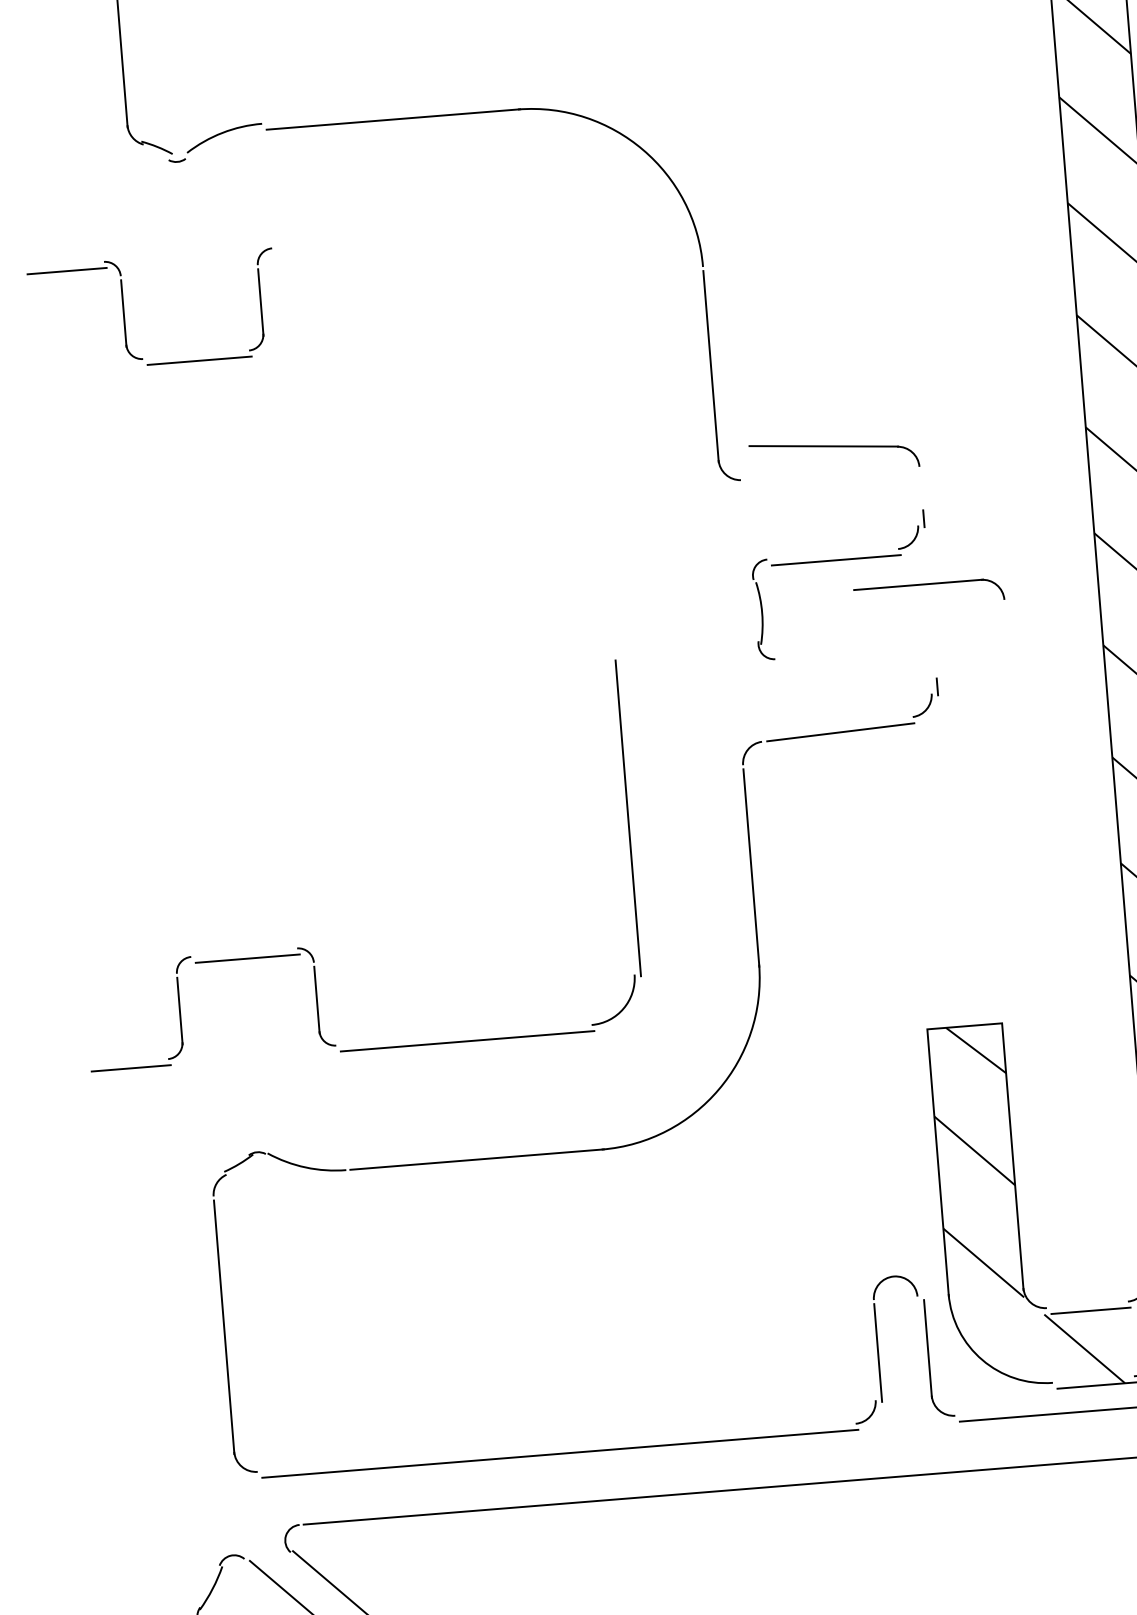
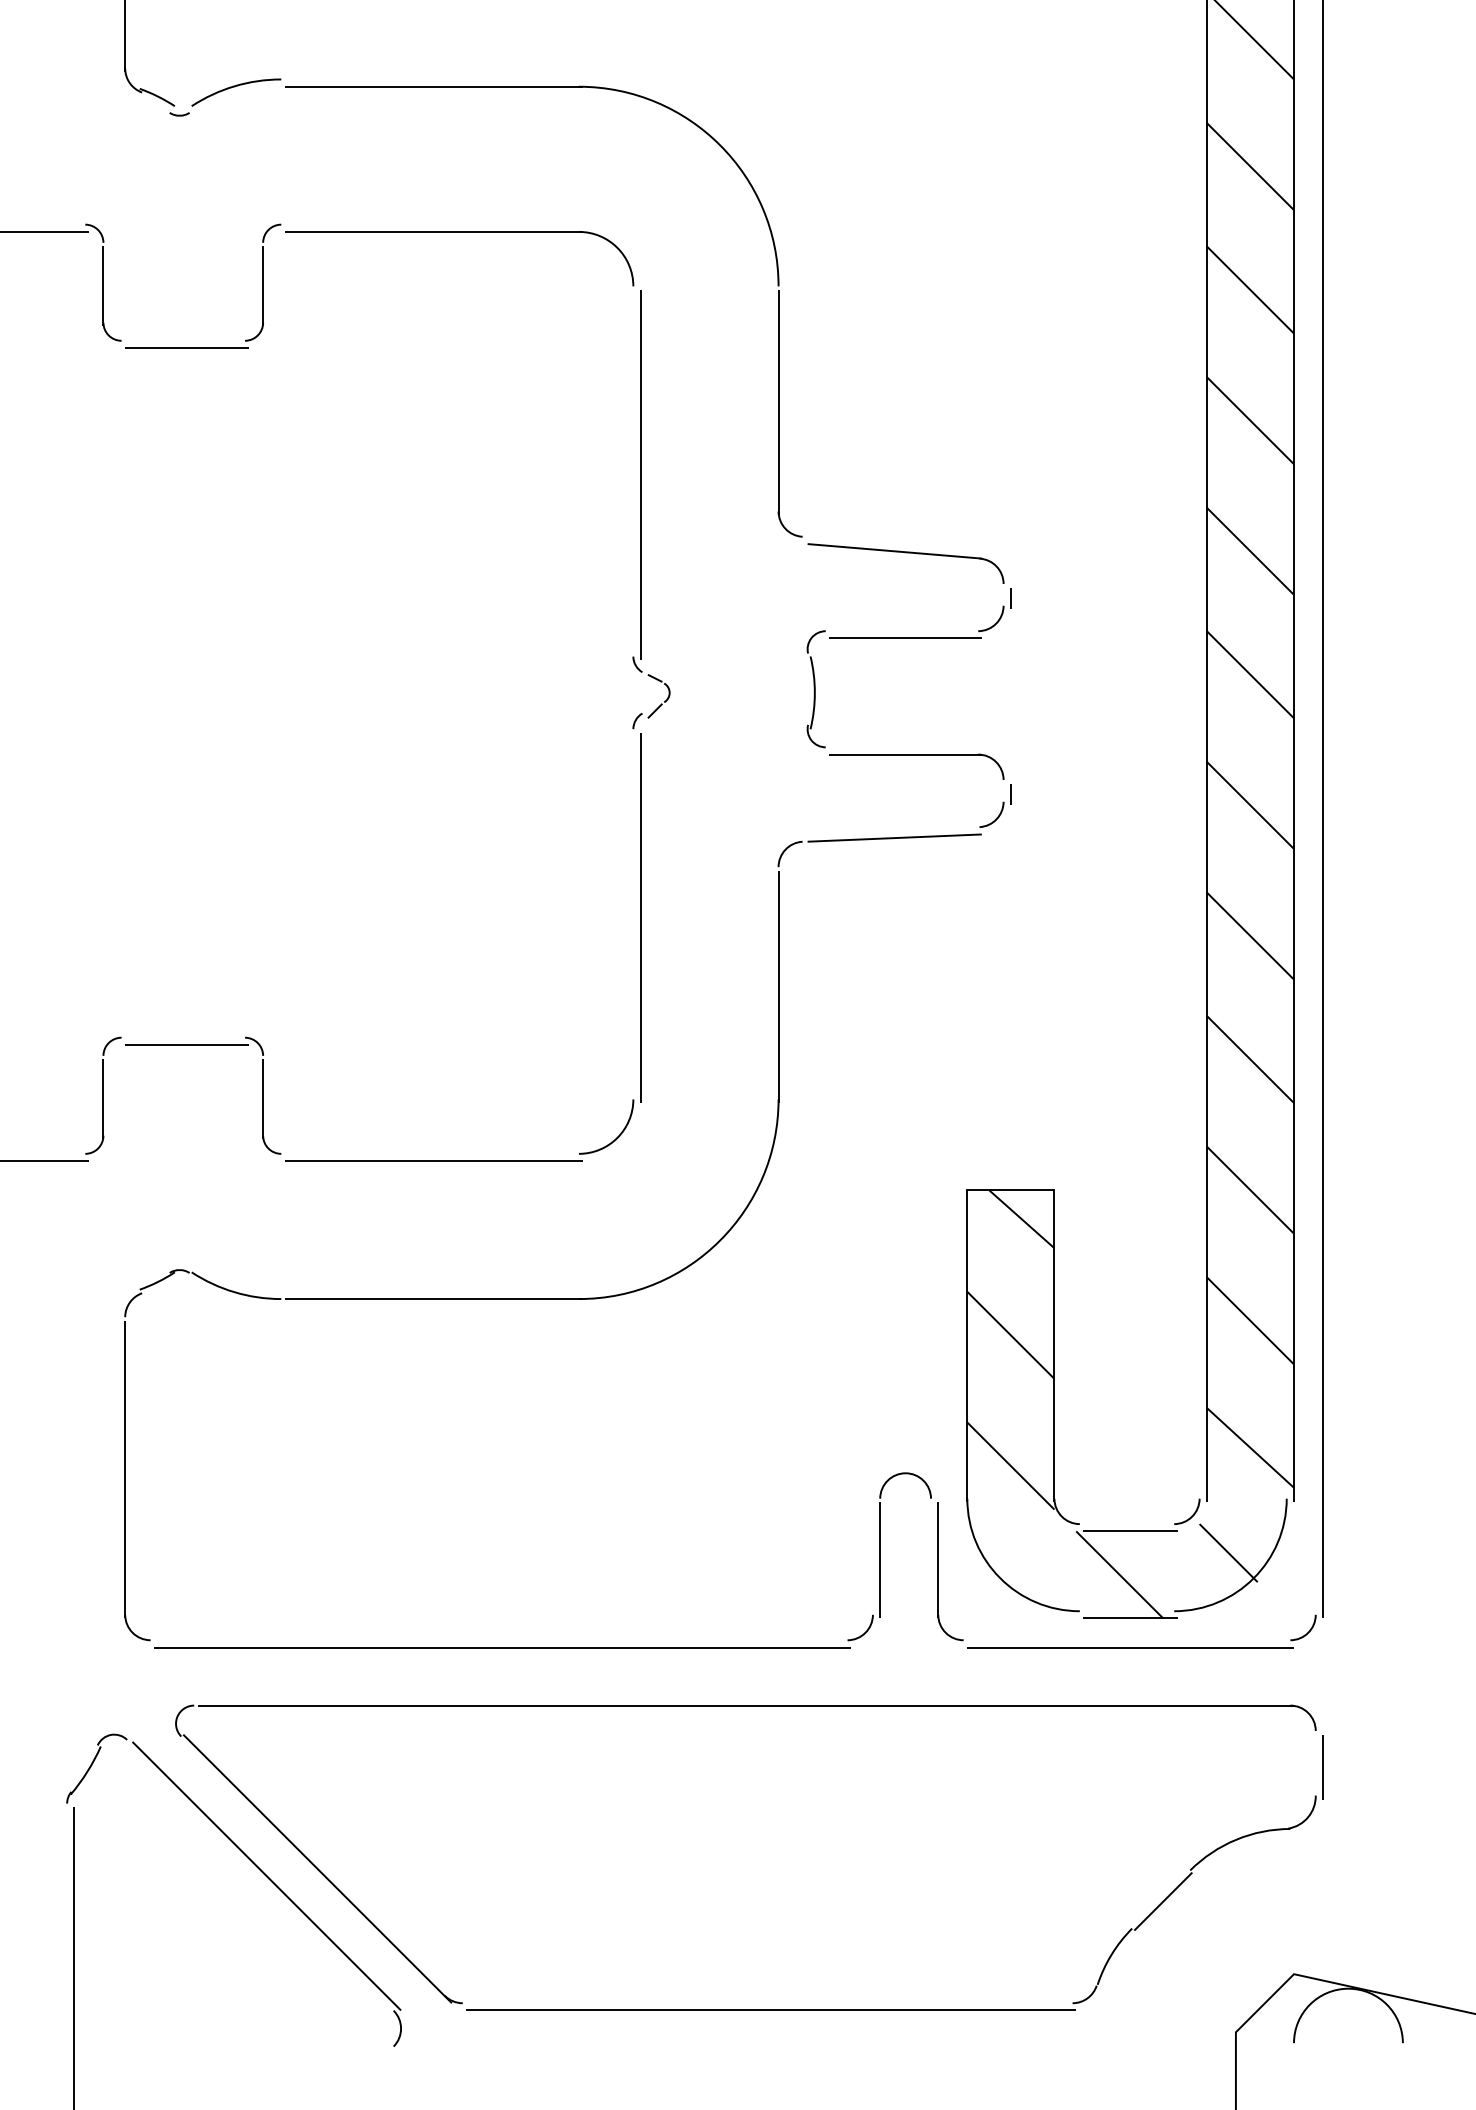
part: (597, 443) -> (640, 480), added
part: (833, 447) -> (905, 553), moved
part: (928, 584) -> (916, 755), moved

